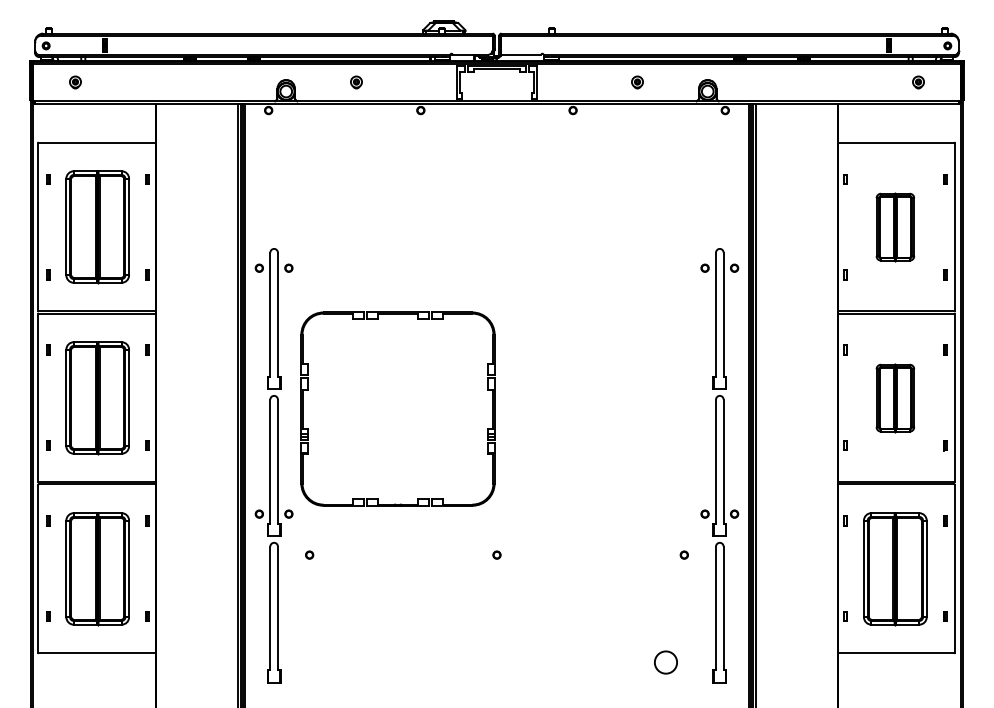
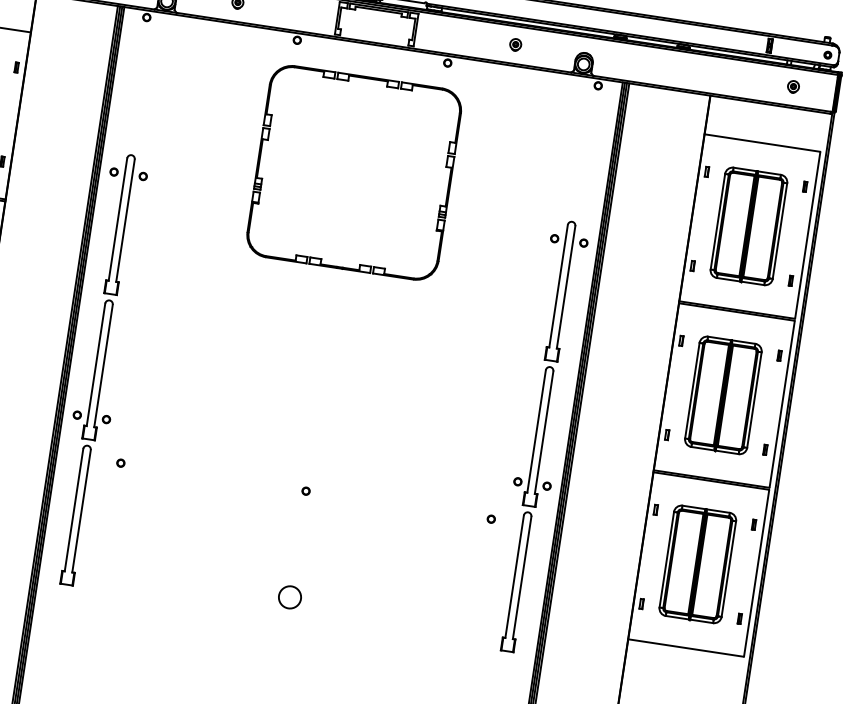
part: (895, 227) -> (749, 226), size x1.67
part: (308, 390) -> (268, 141), moved
part: (895, 398) -> (723, 395), size x1.67
circle: (665, 662) -> (289, 597), moved

